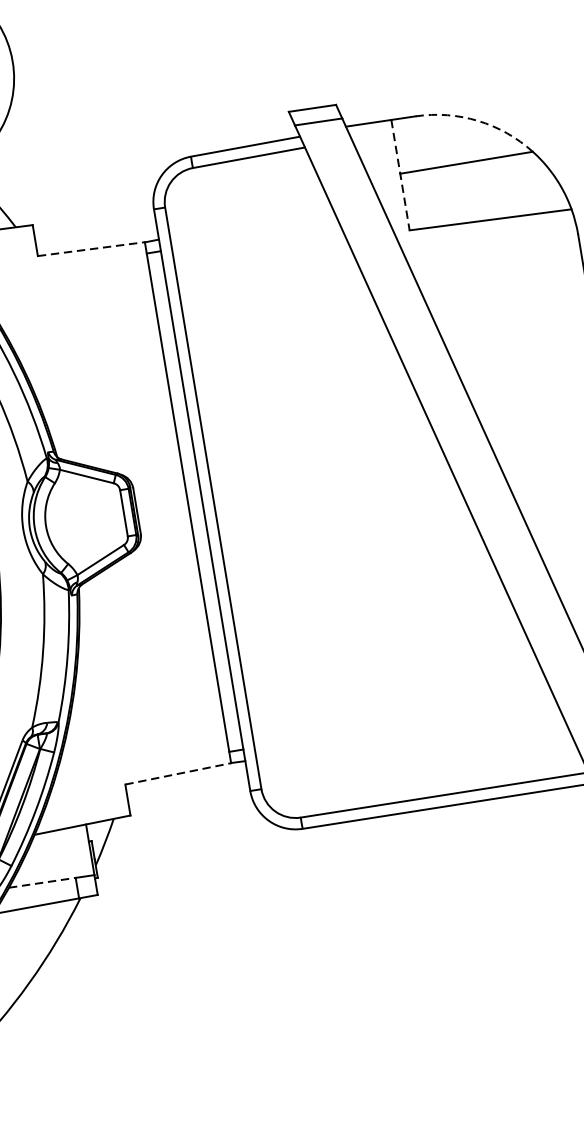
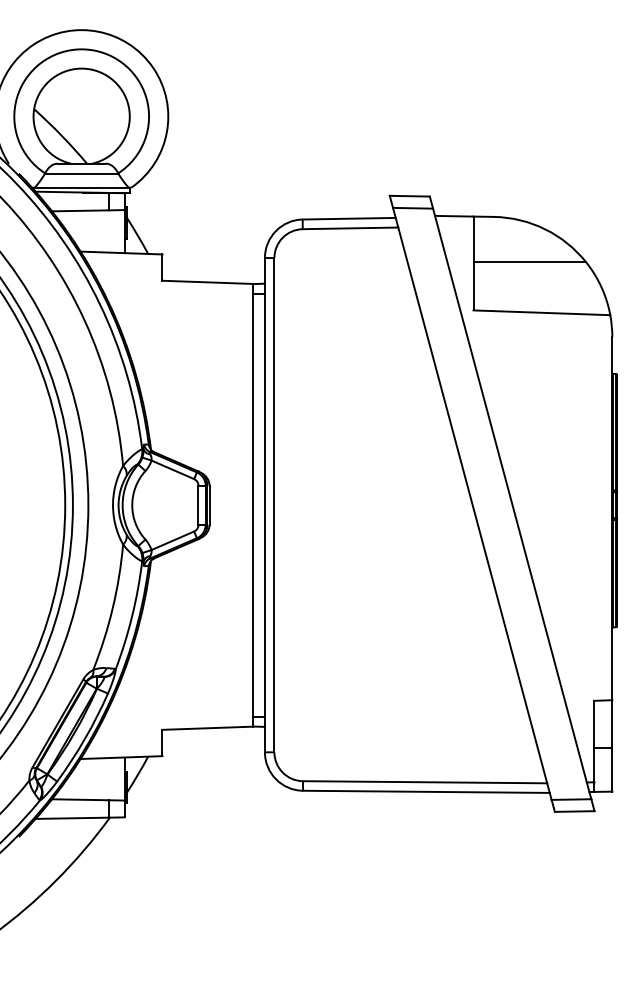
arc: (478, 121) -> (545, 229), dashed -> solid
line: (400, 175) -> (473, 263), dashed -> solid
line: (92, 249) -> (208, 282), dashed -> solid
line: (179, 773) -> (208, 728), dashed -> solid
line: (42, 882) -> (80, 799), dashed -> solid

